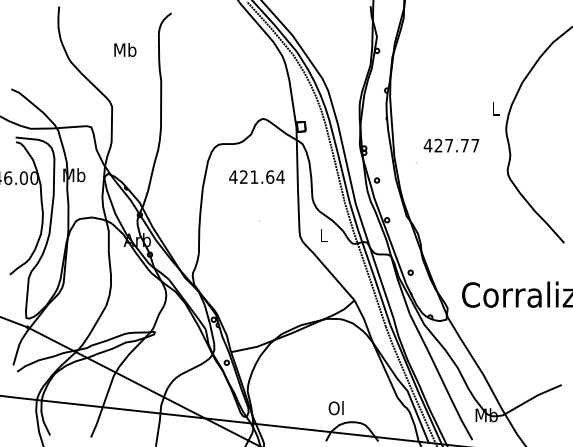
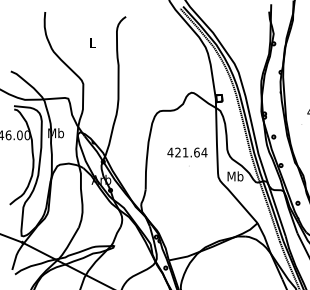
text: (125, 49) -> (92, 42), Mb -> L
text: (256, 176) -> (187, 152), moved
text: (323, 235) -> (235, 176), L -> Mb

